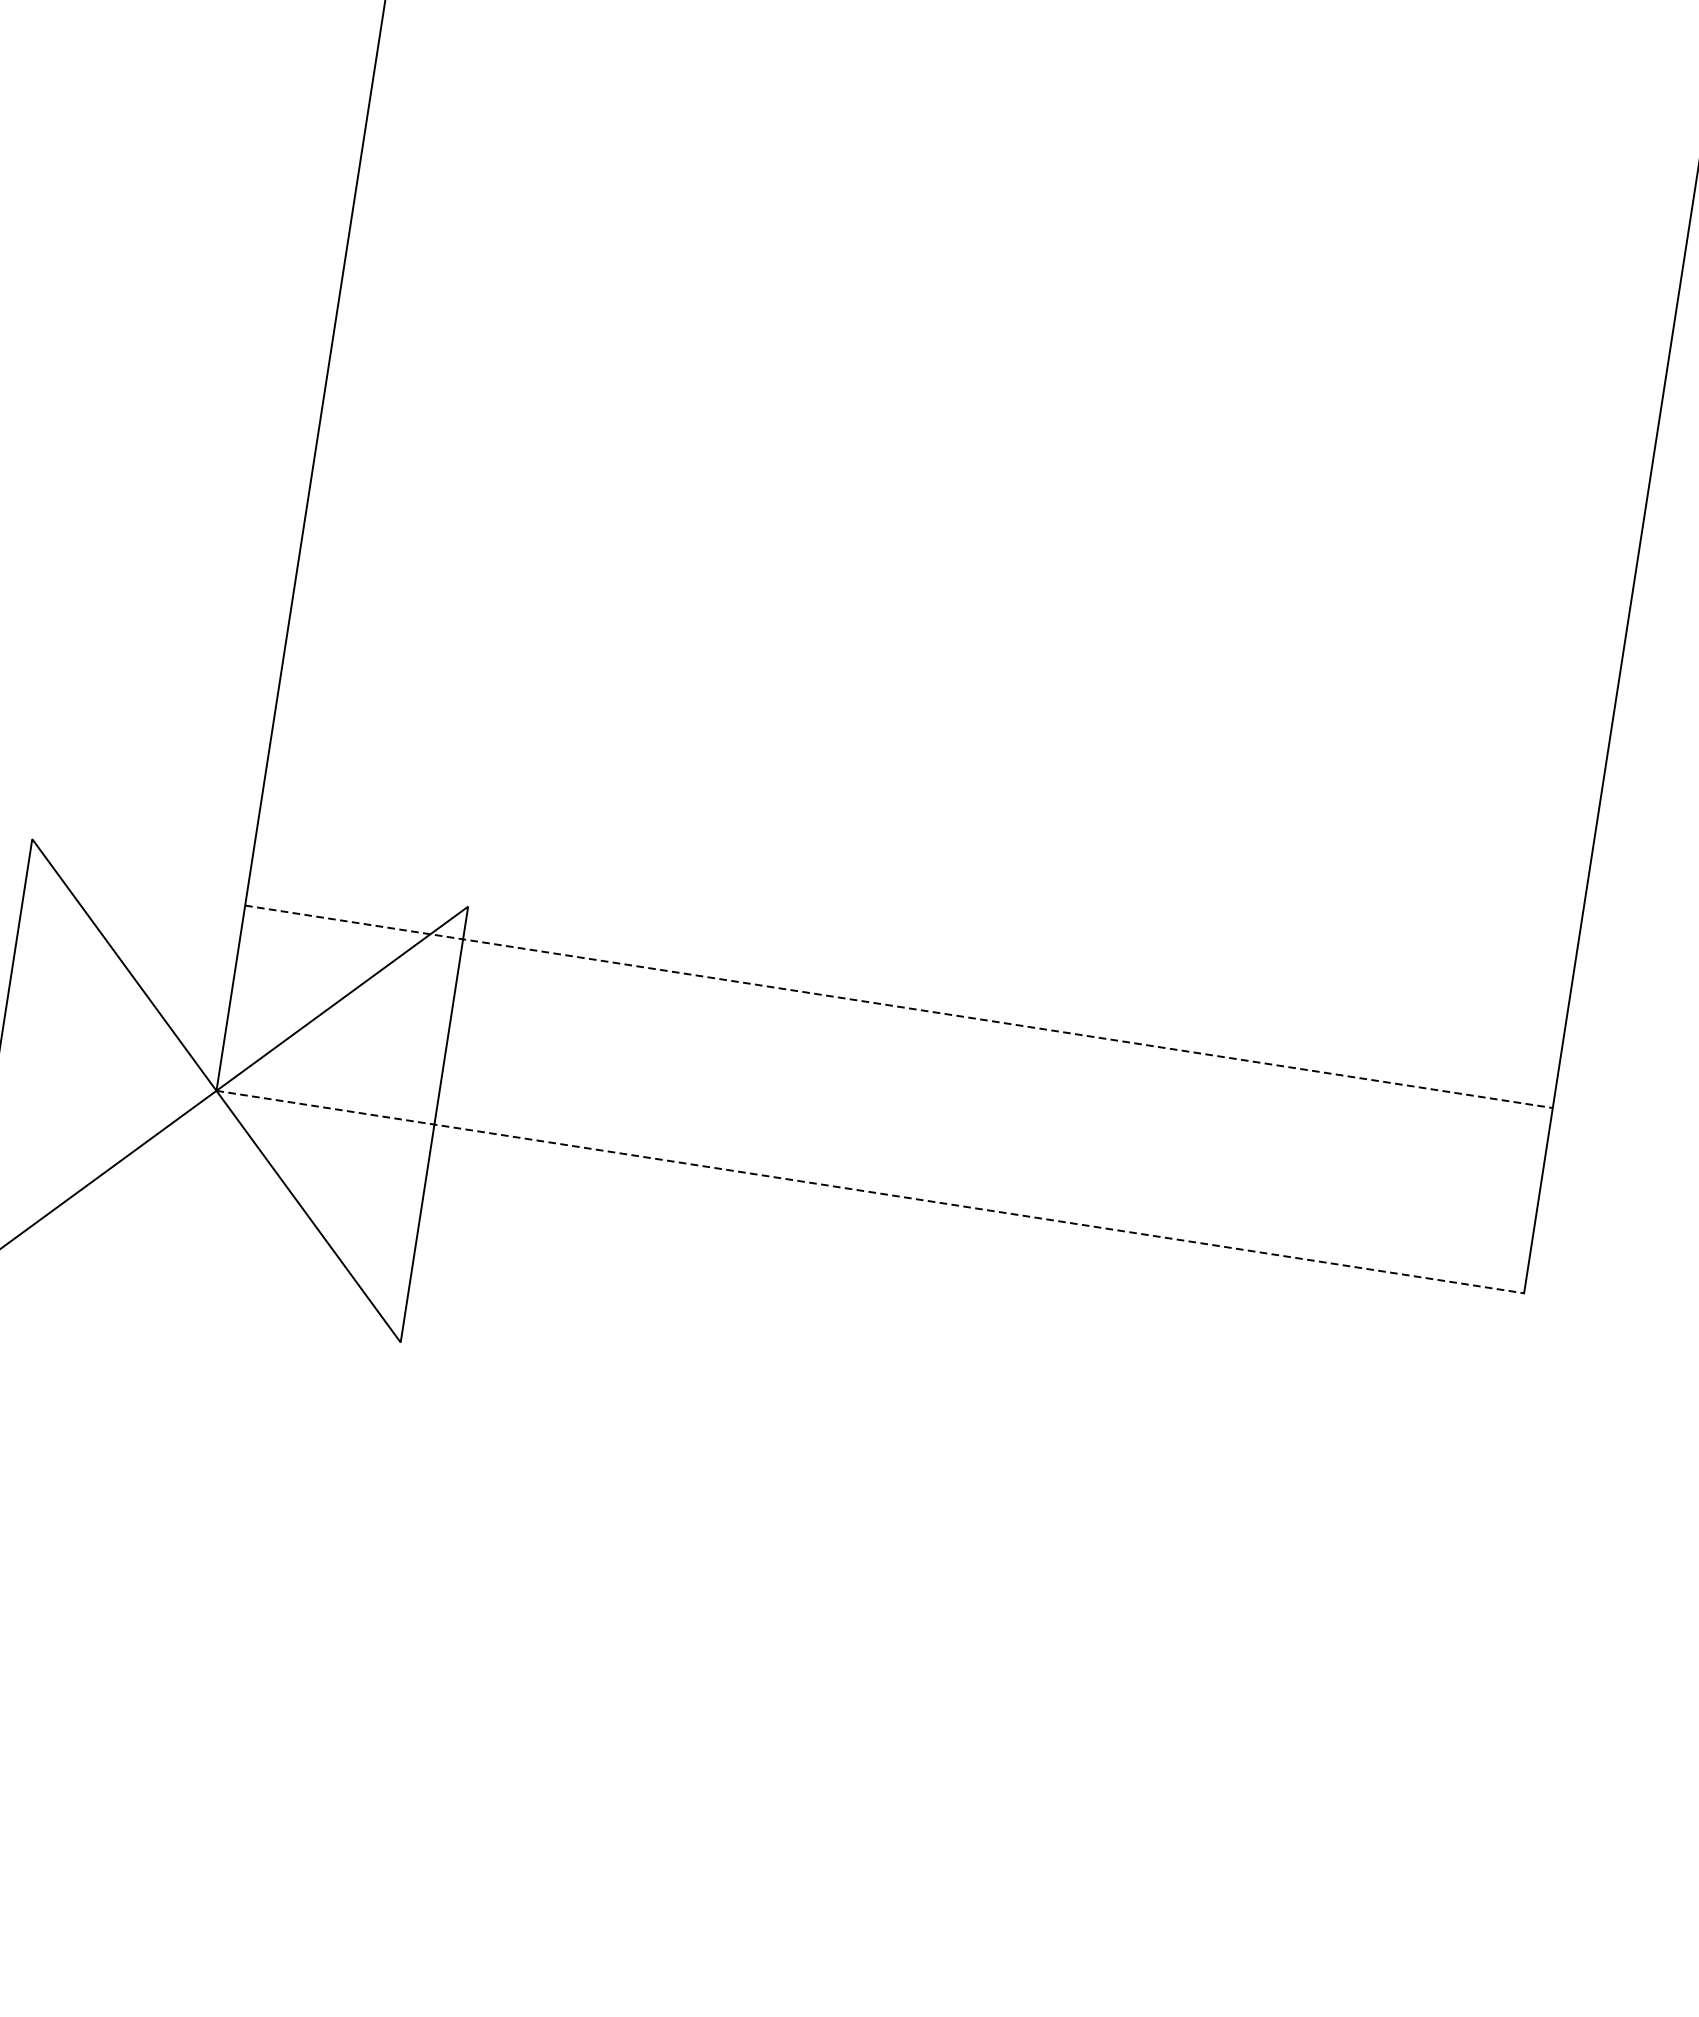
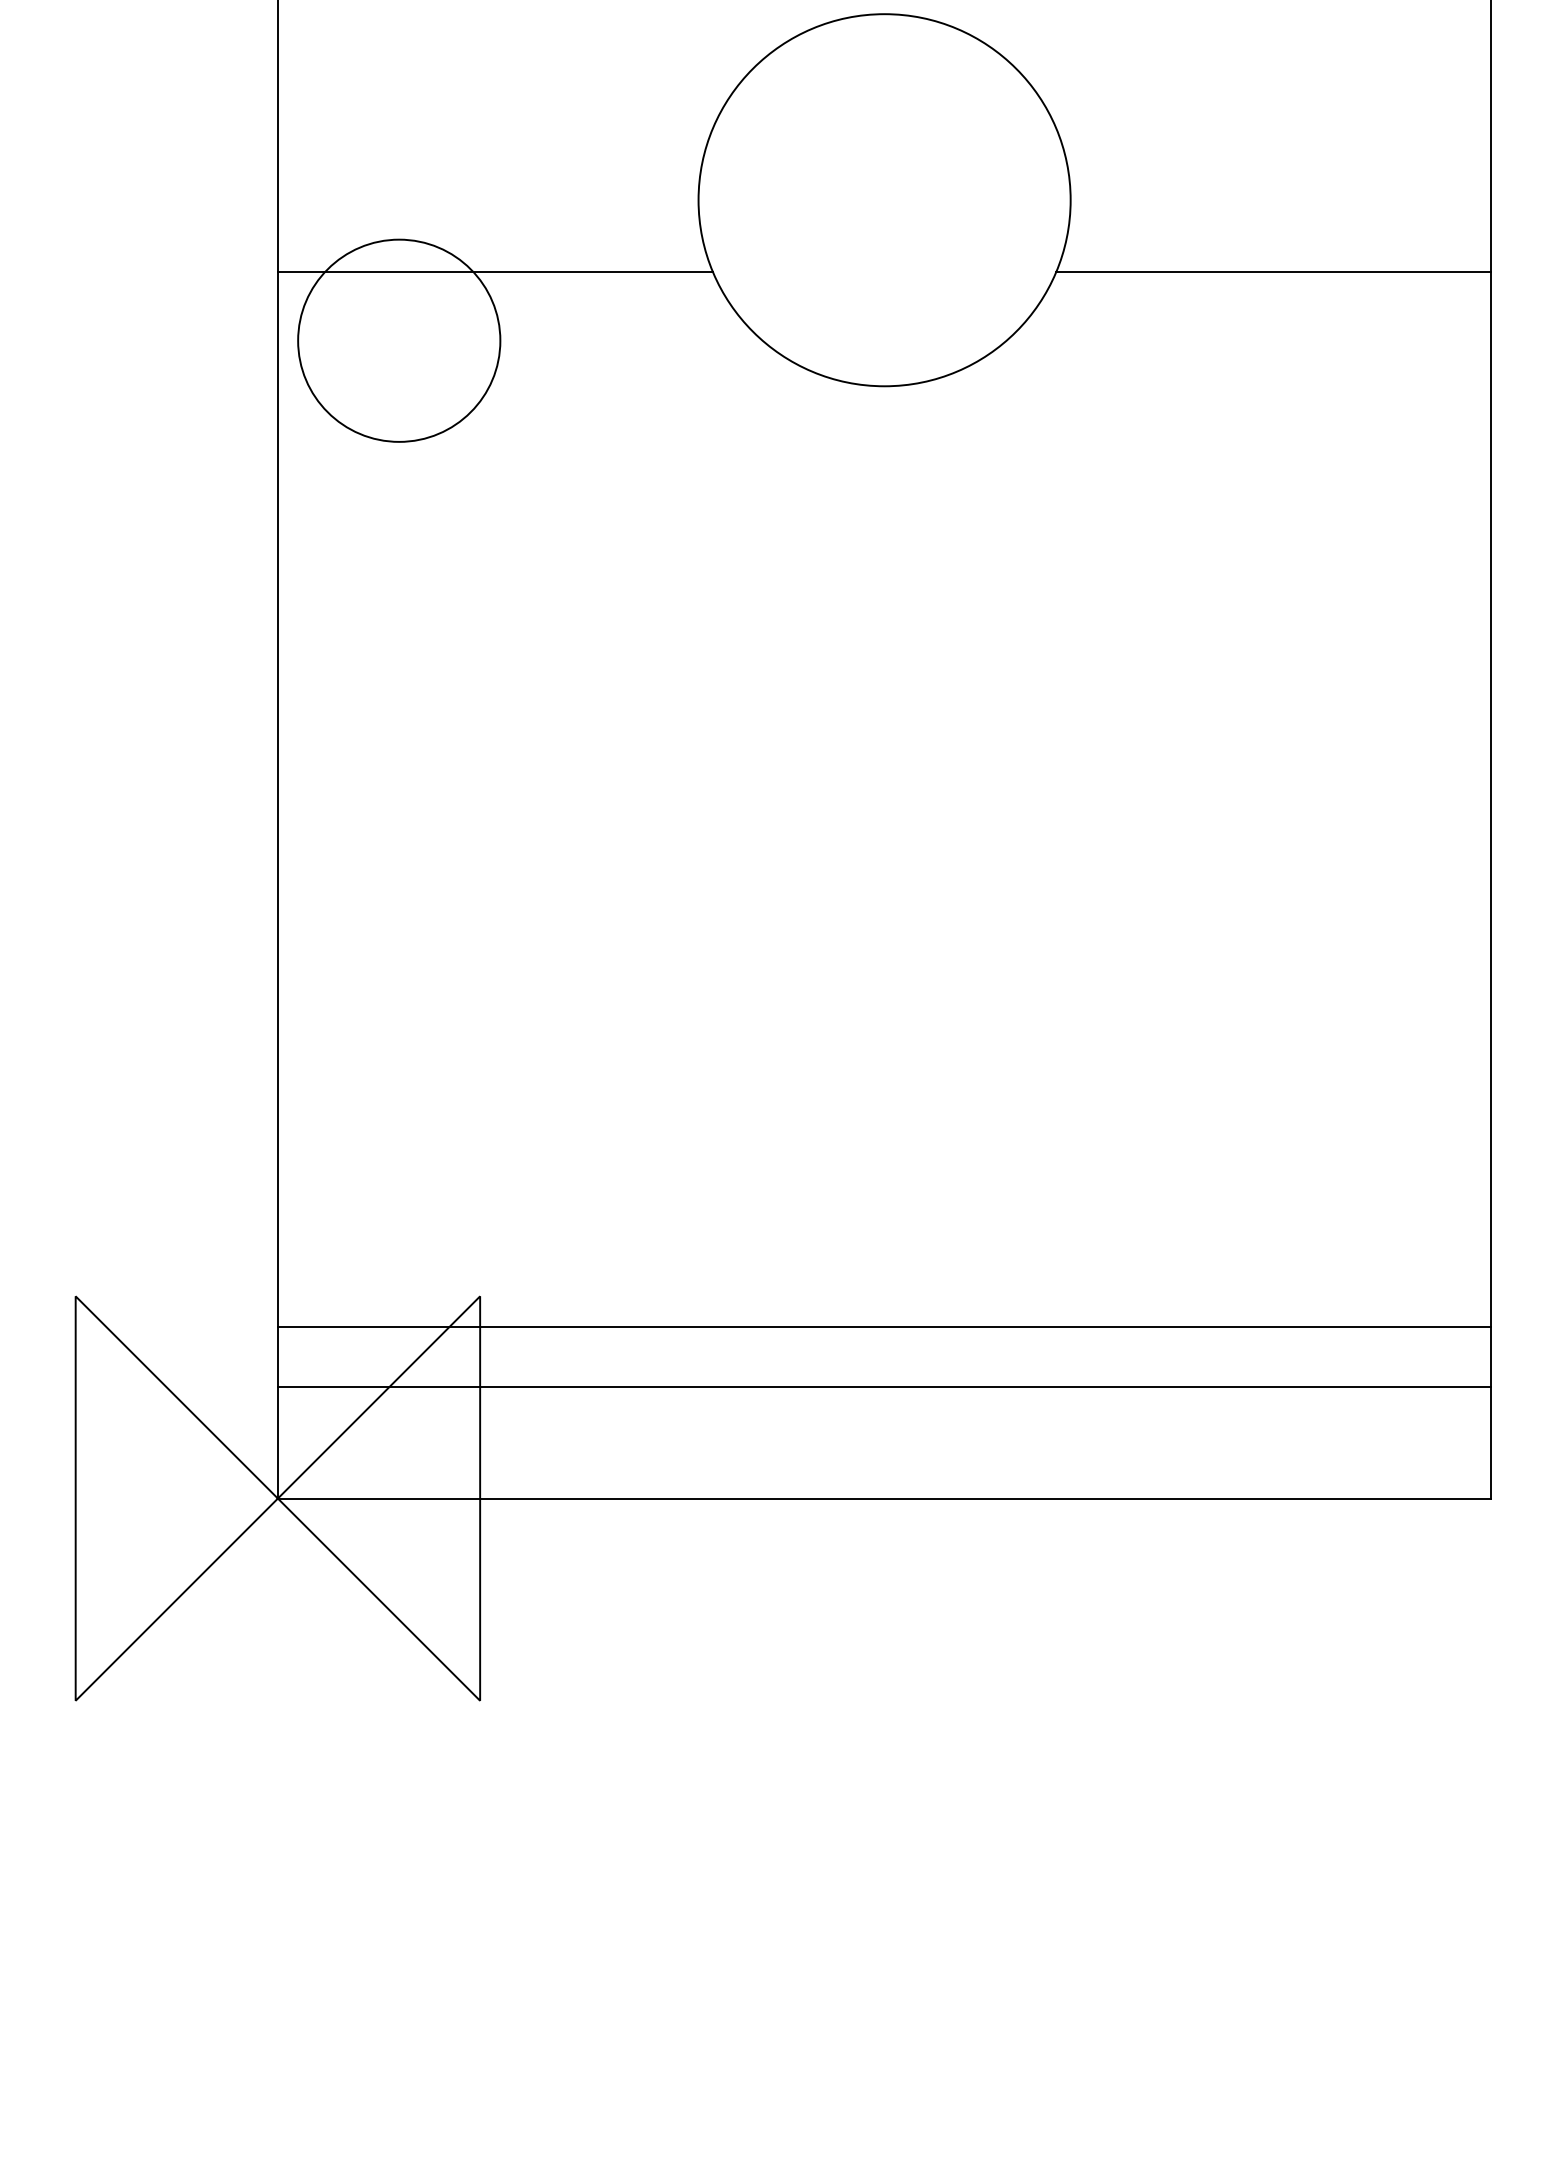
line: (898, 1006) -> (884, 1326), dashed -> solid
line: (888, 1072) -> (884, 1387), added
line: (870, 1191) -> (884, 1498), dashed -> solid

